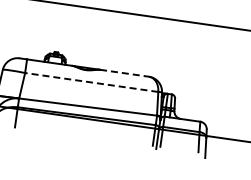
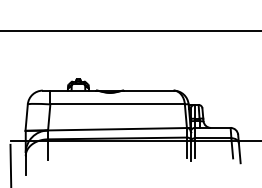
line: (124, 73) -> (148, 90), dashed -> solid
line: (91, 82) -> (117, 104), dashed -> solid

